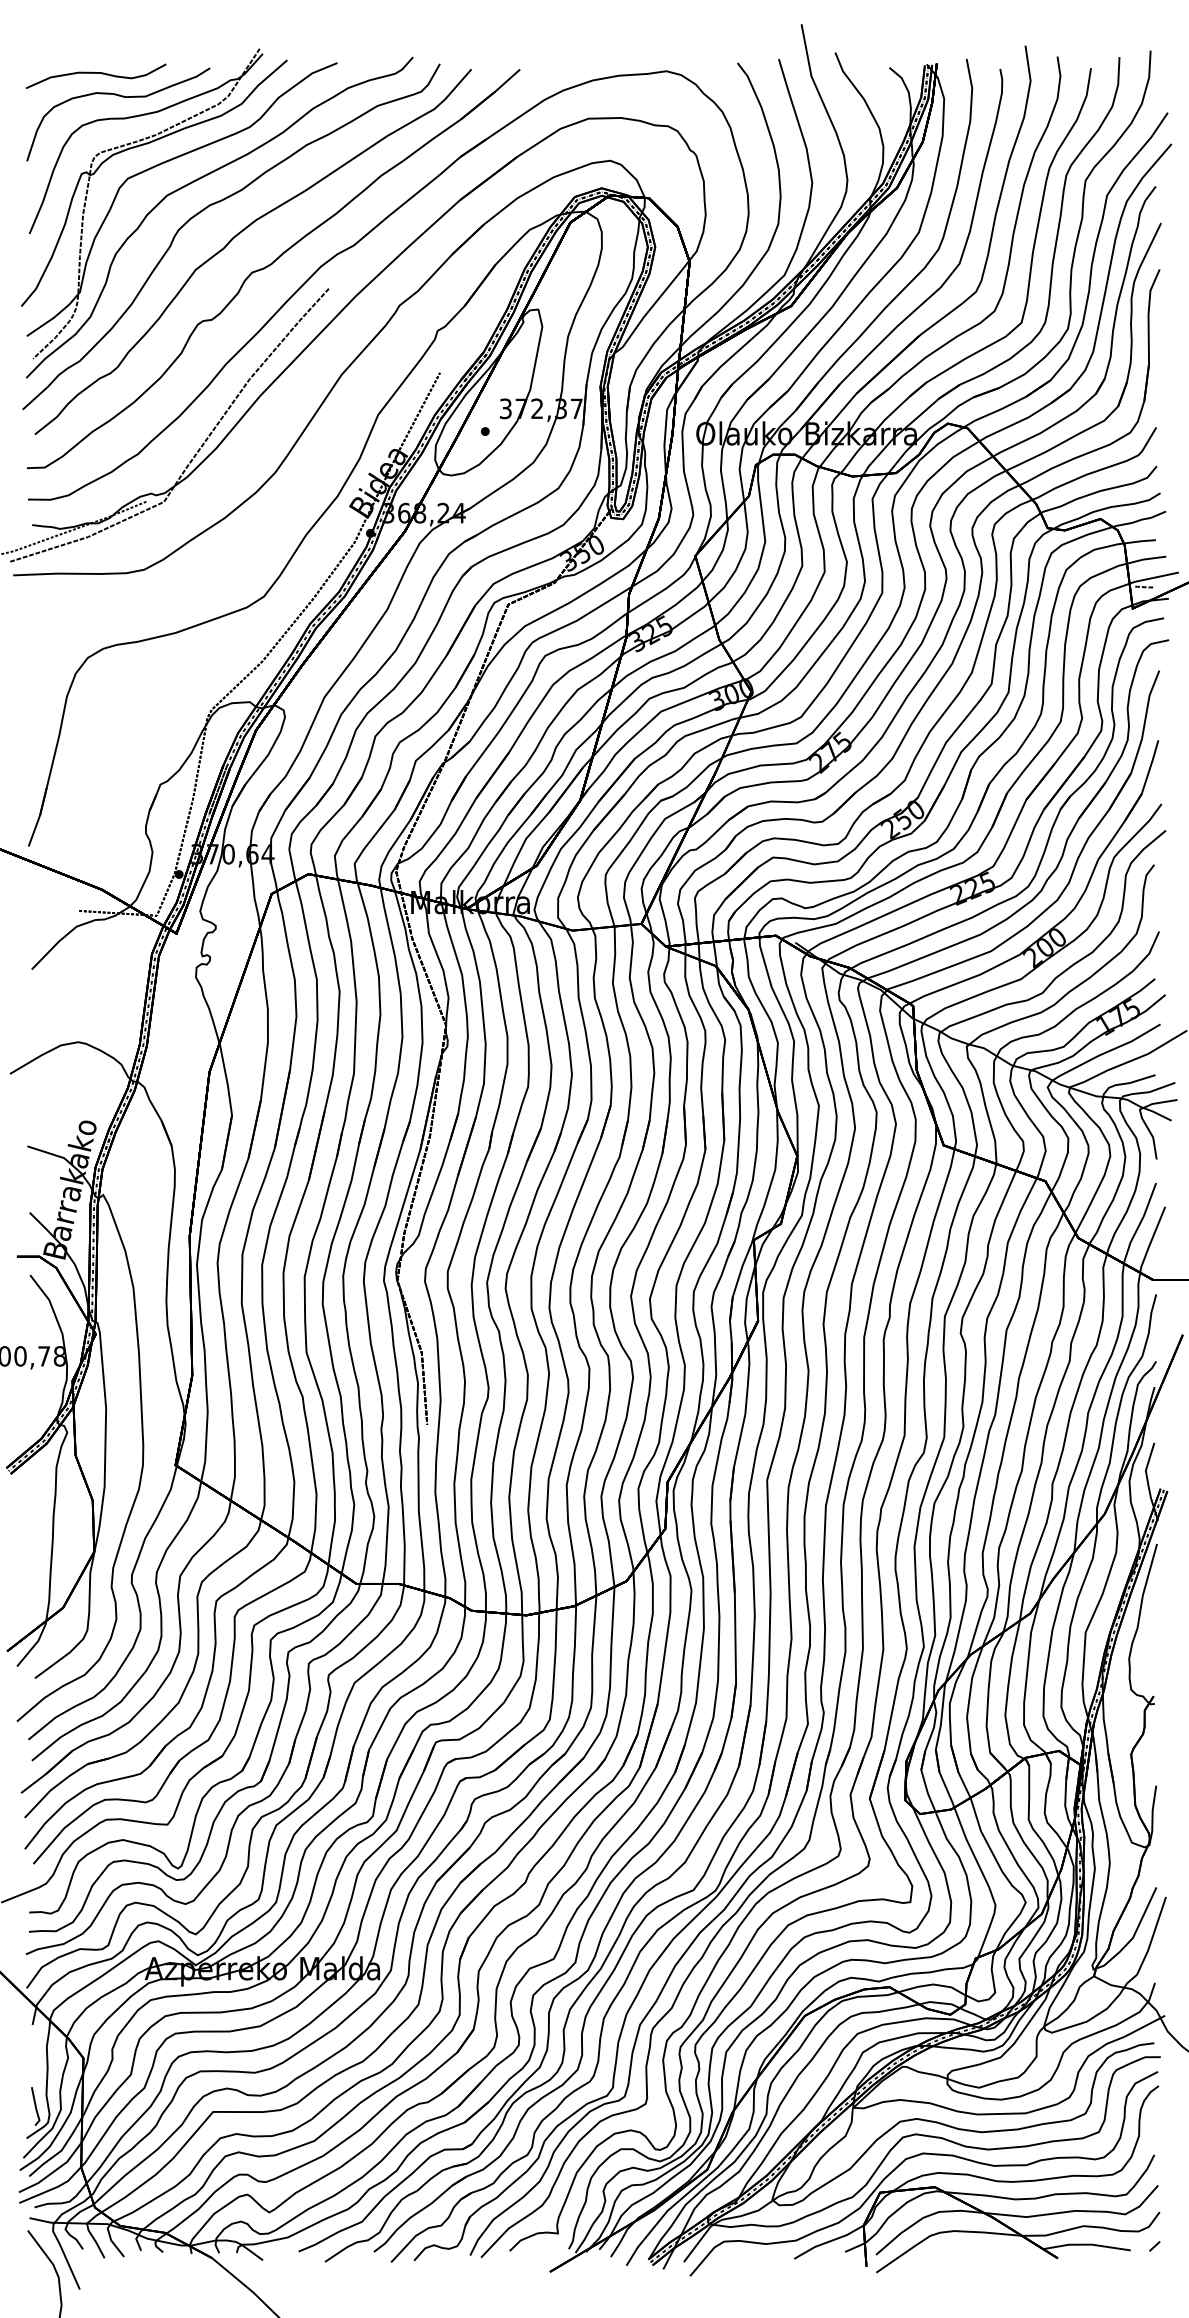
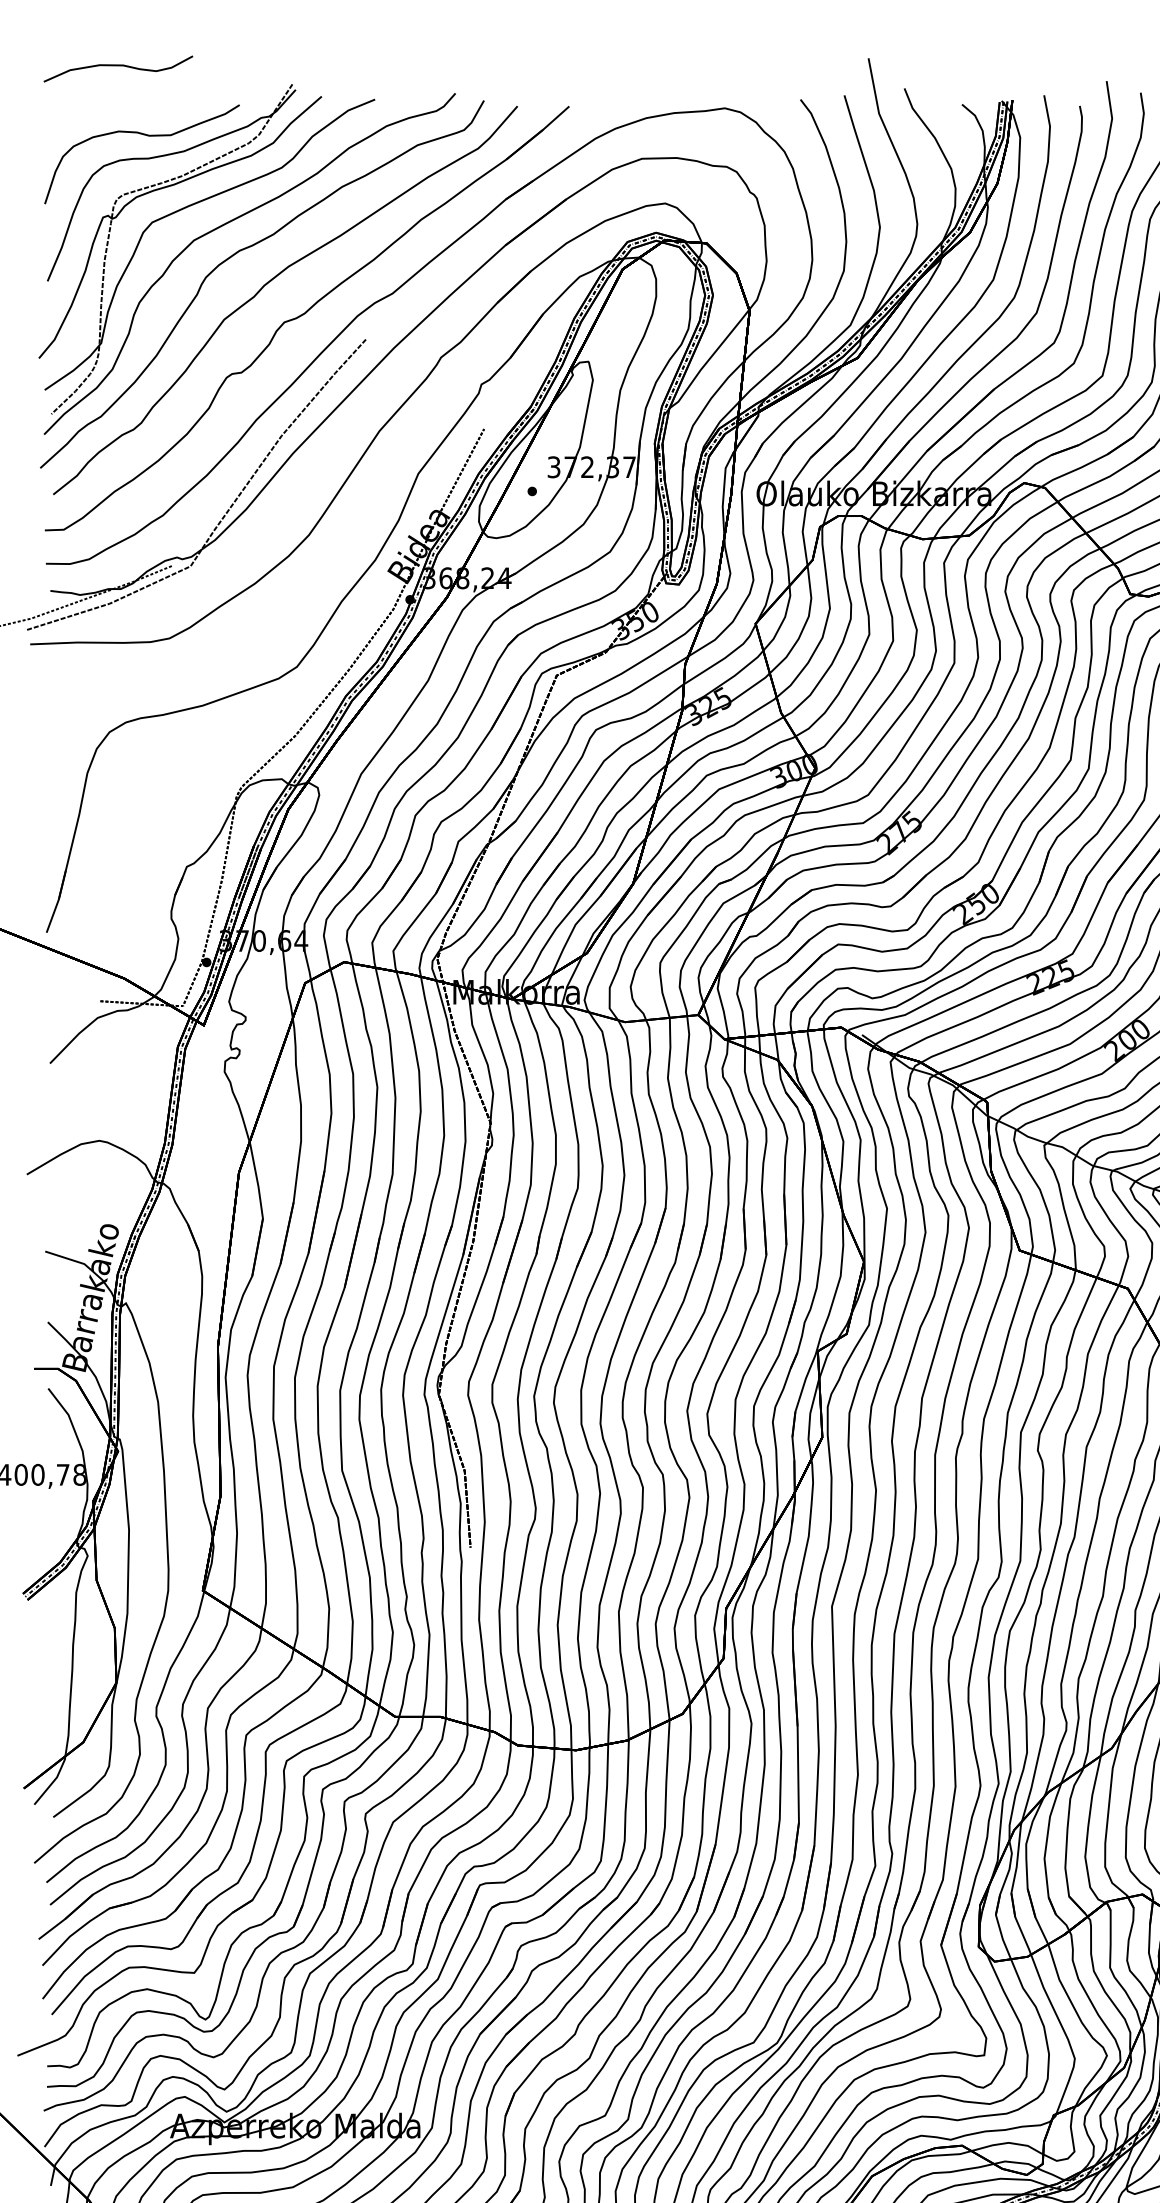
curve: (95, 73) -> (117, 66), moved

